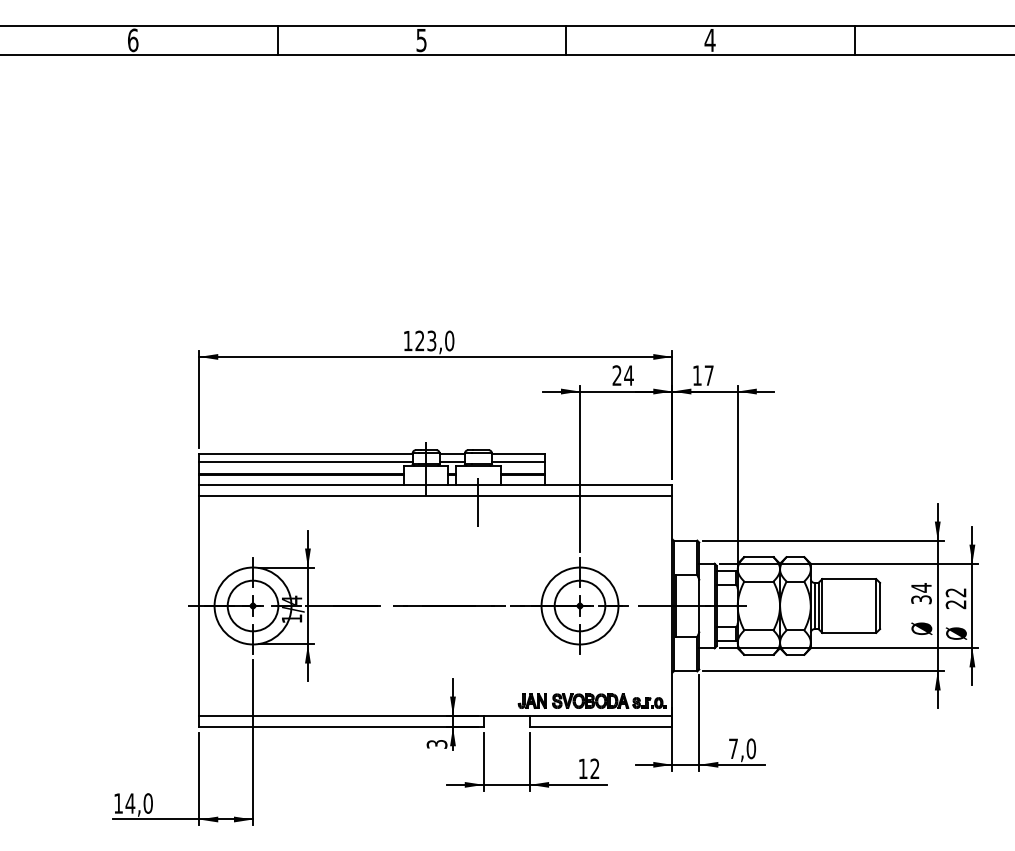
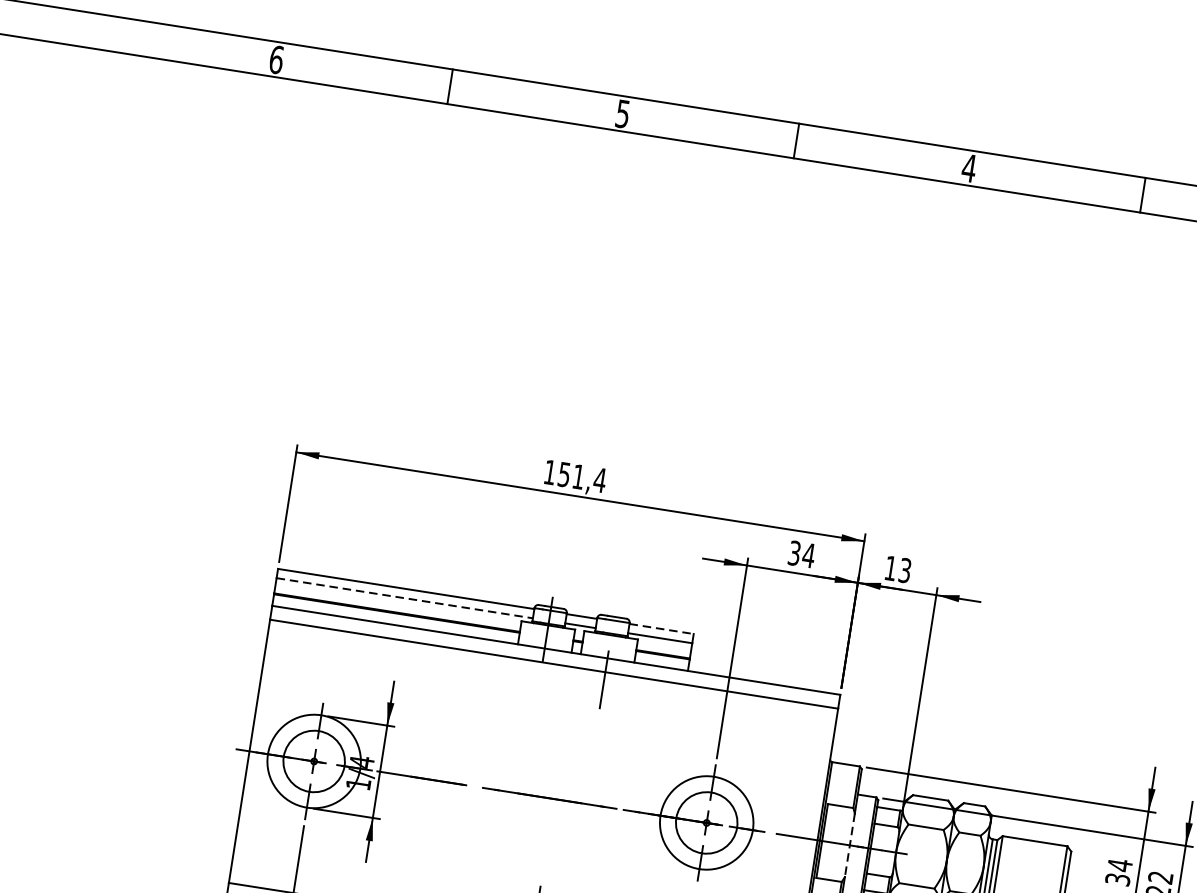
text: (434, 340) -> (581, 476), 123,0 -> 151,4
text: (616, 375) -> (793, 553), 24 -> 34
text: (708, 375) -> (904, 570), 17 -> 13
line: (518, 454) -> (661, 629), solid -> dashed
line: (305, 461) -> (404, 597), solid -> dashed
line: (699, 606) -> (850, 845), solid -> dashed

